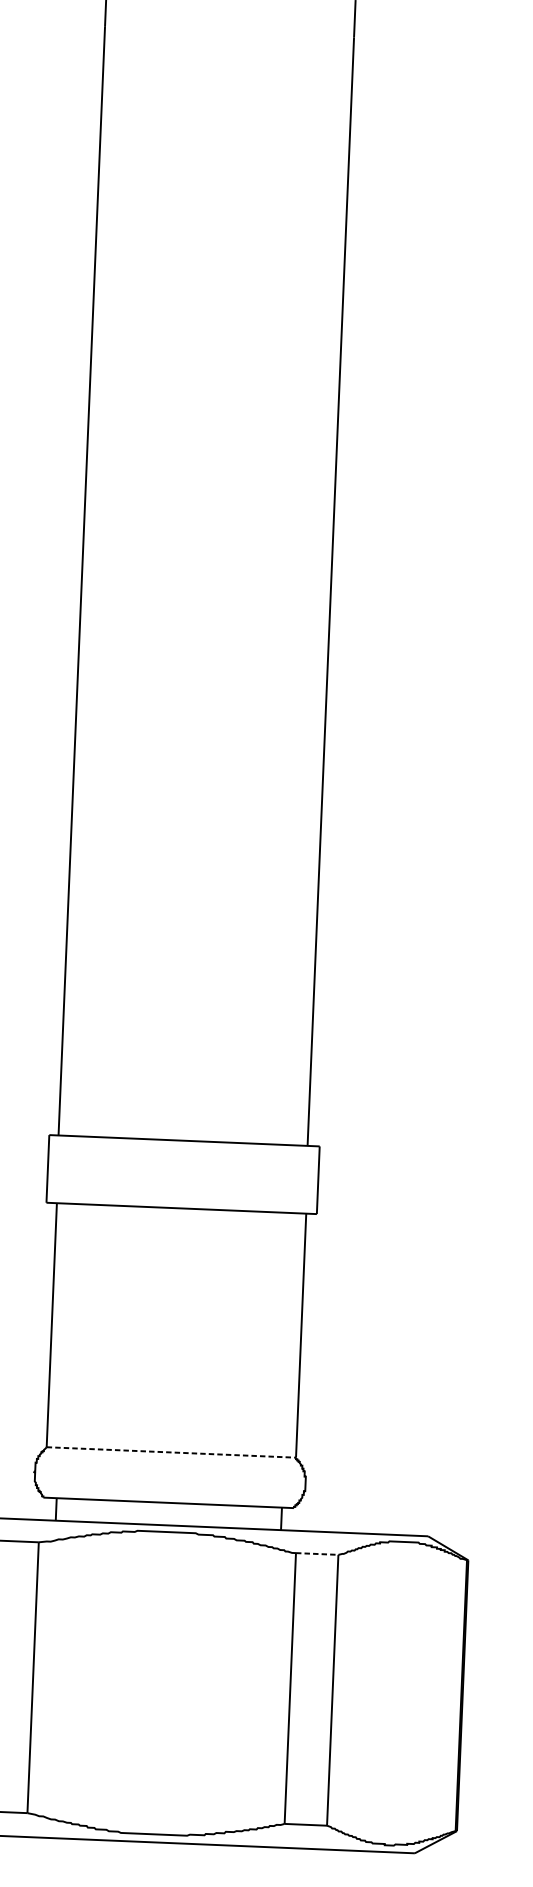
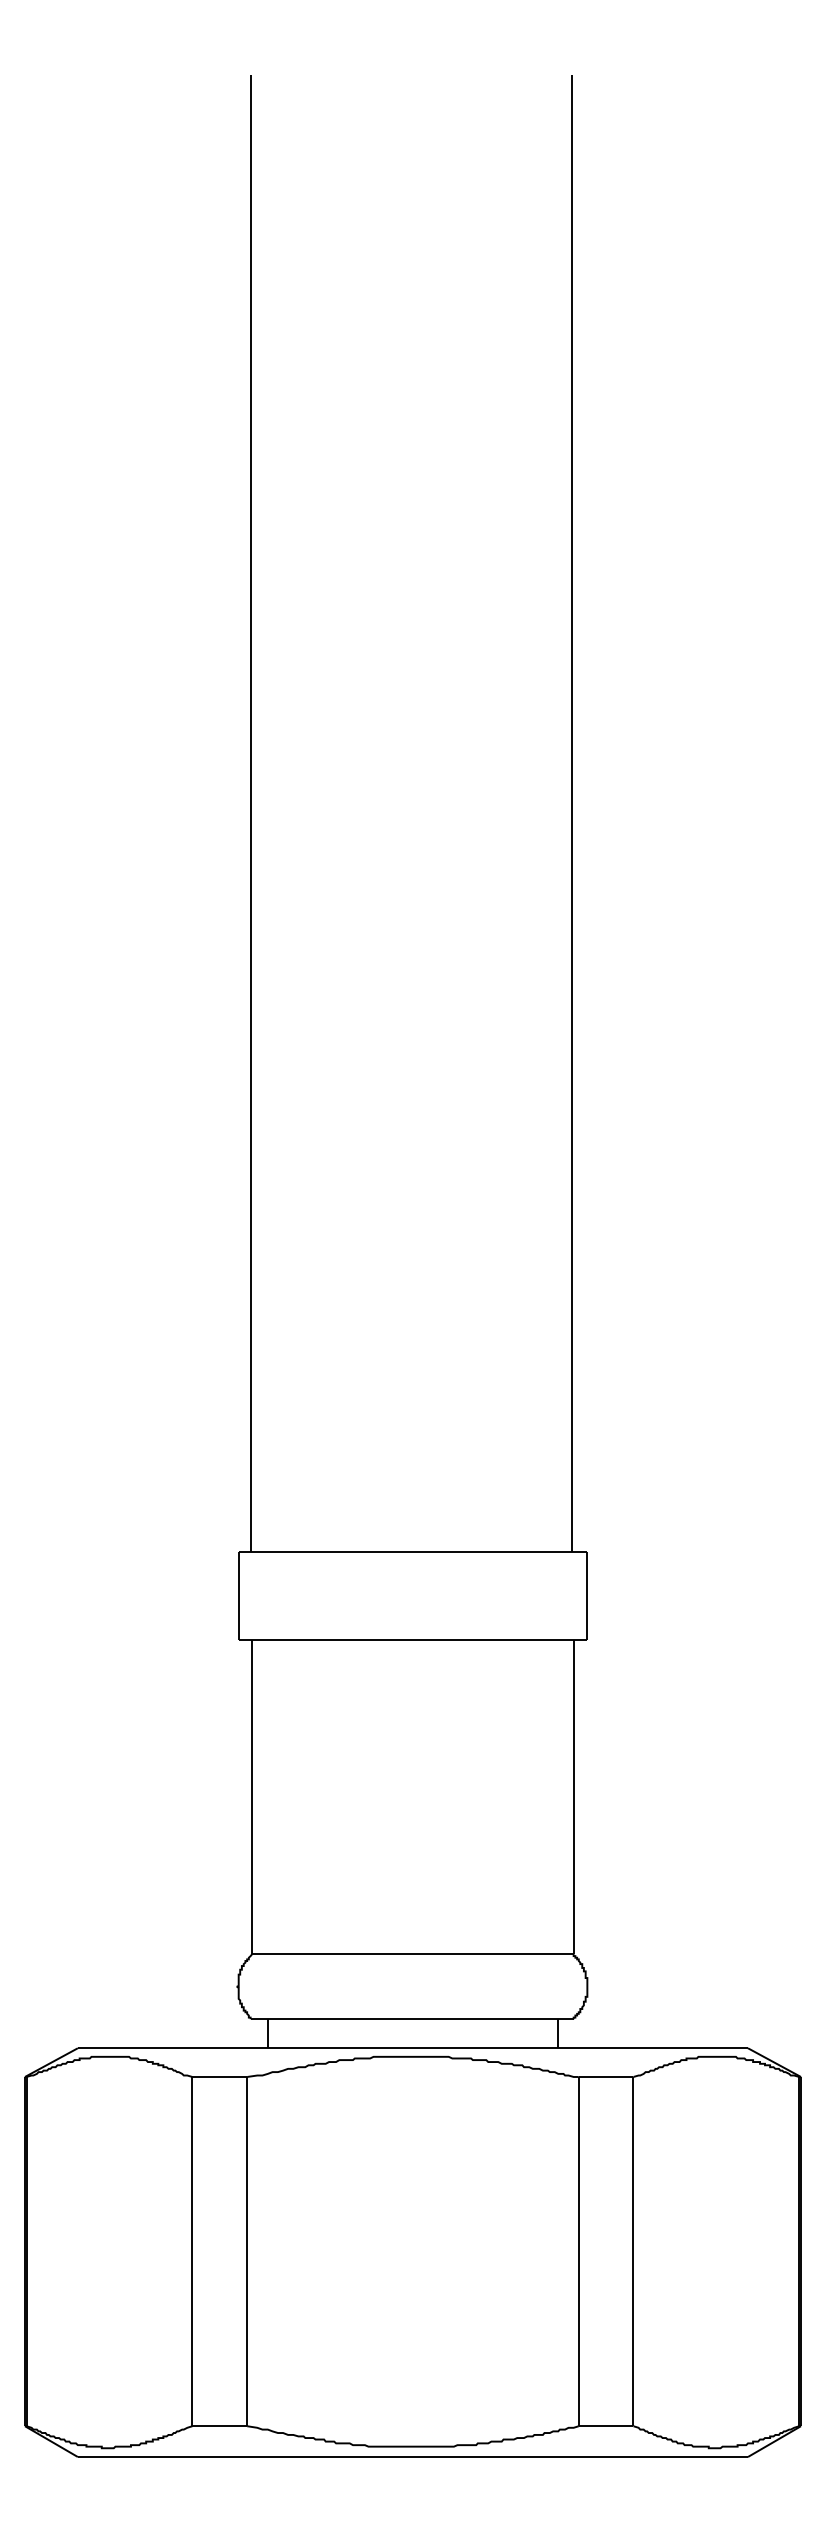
line: (171, 1452) -> (412, 1954), dashed -> solid
line: (317, 1553) -> (606, 2076), dashed -> solid

